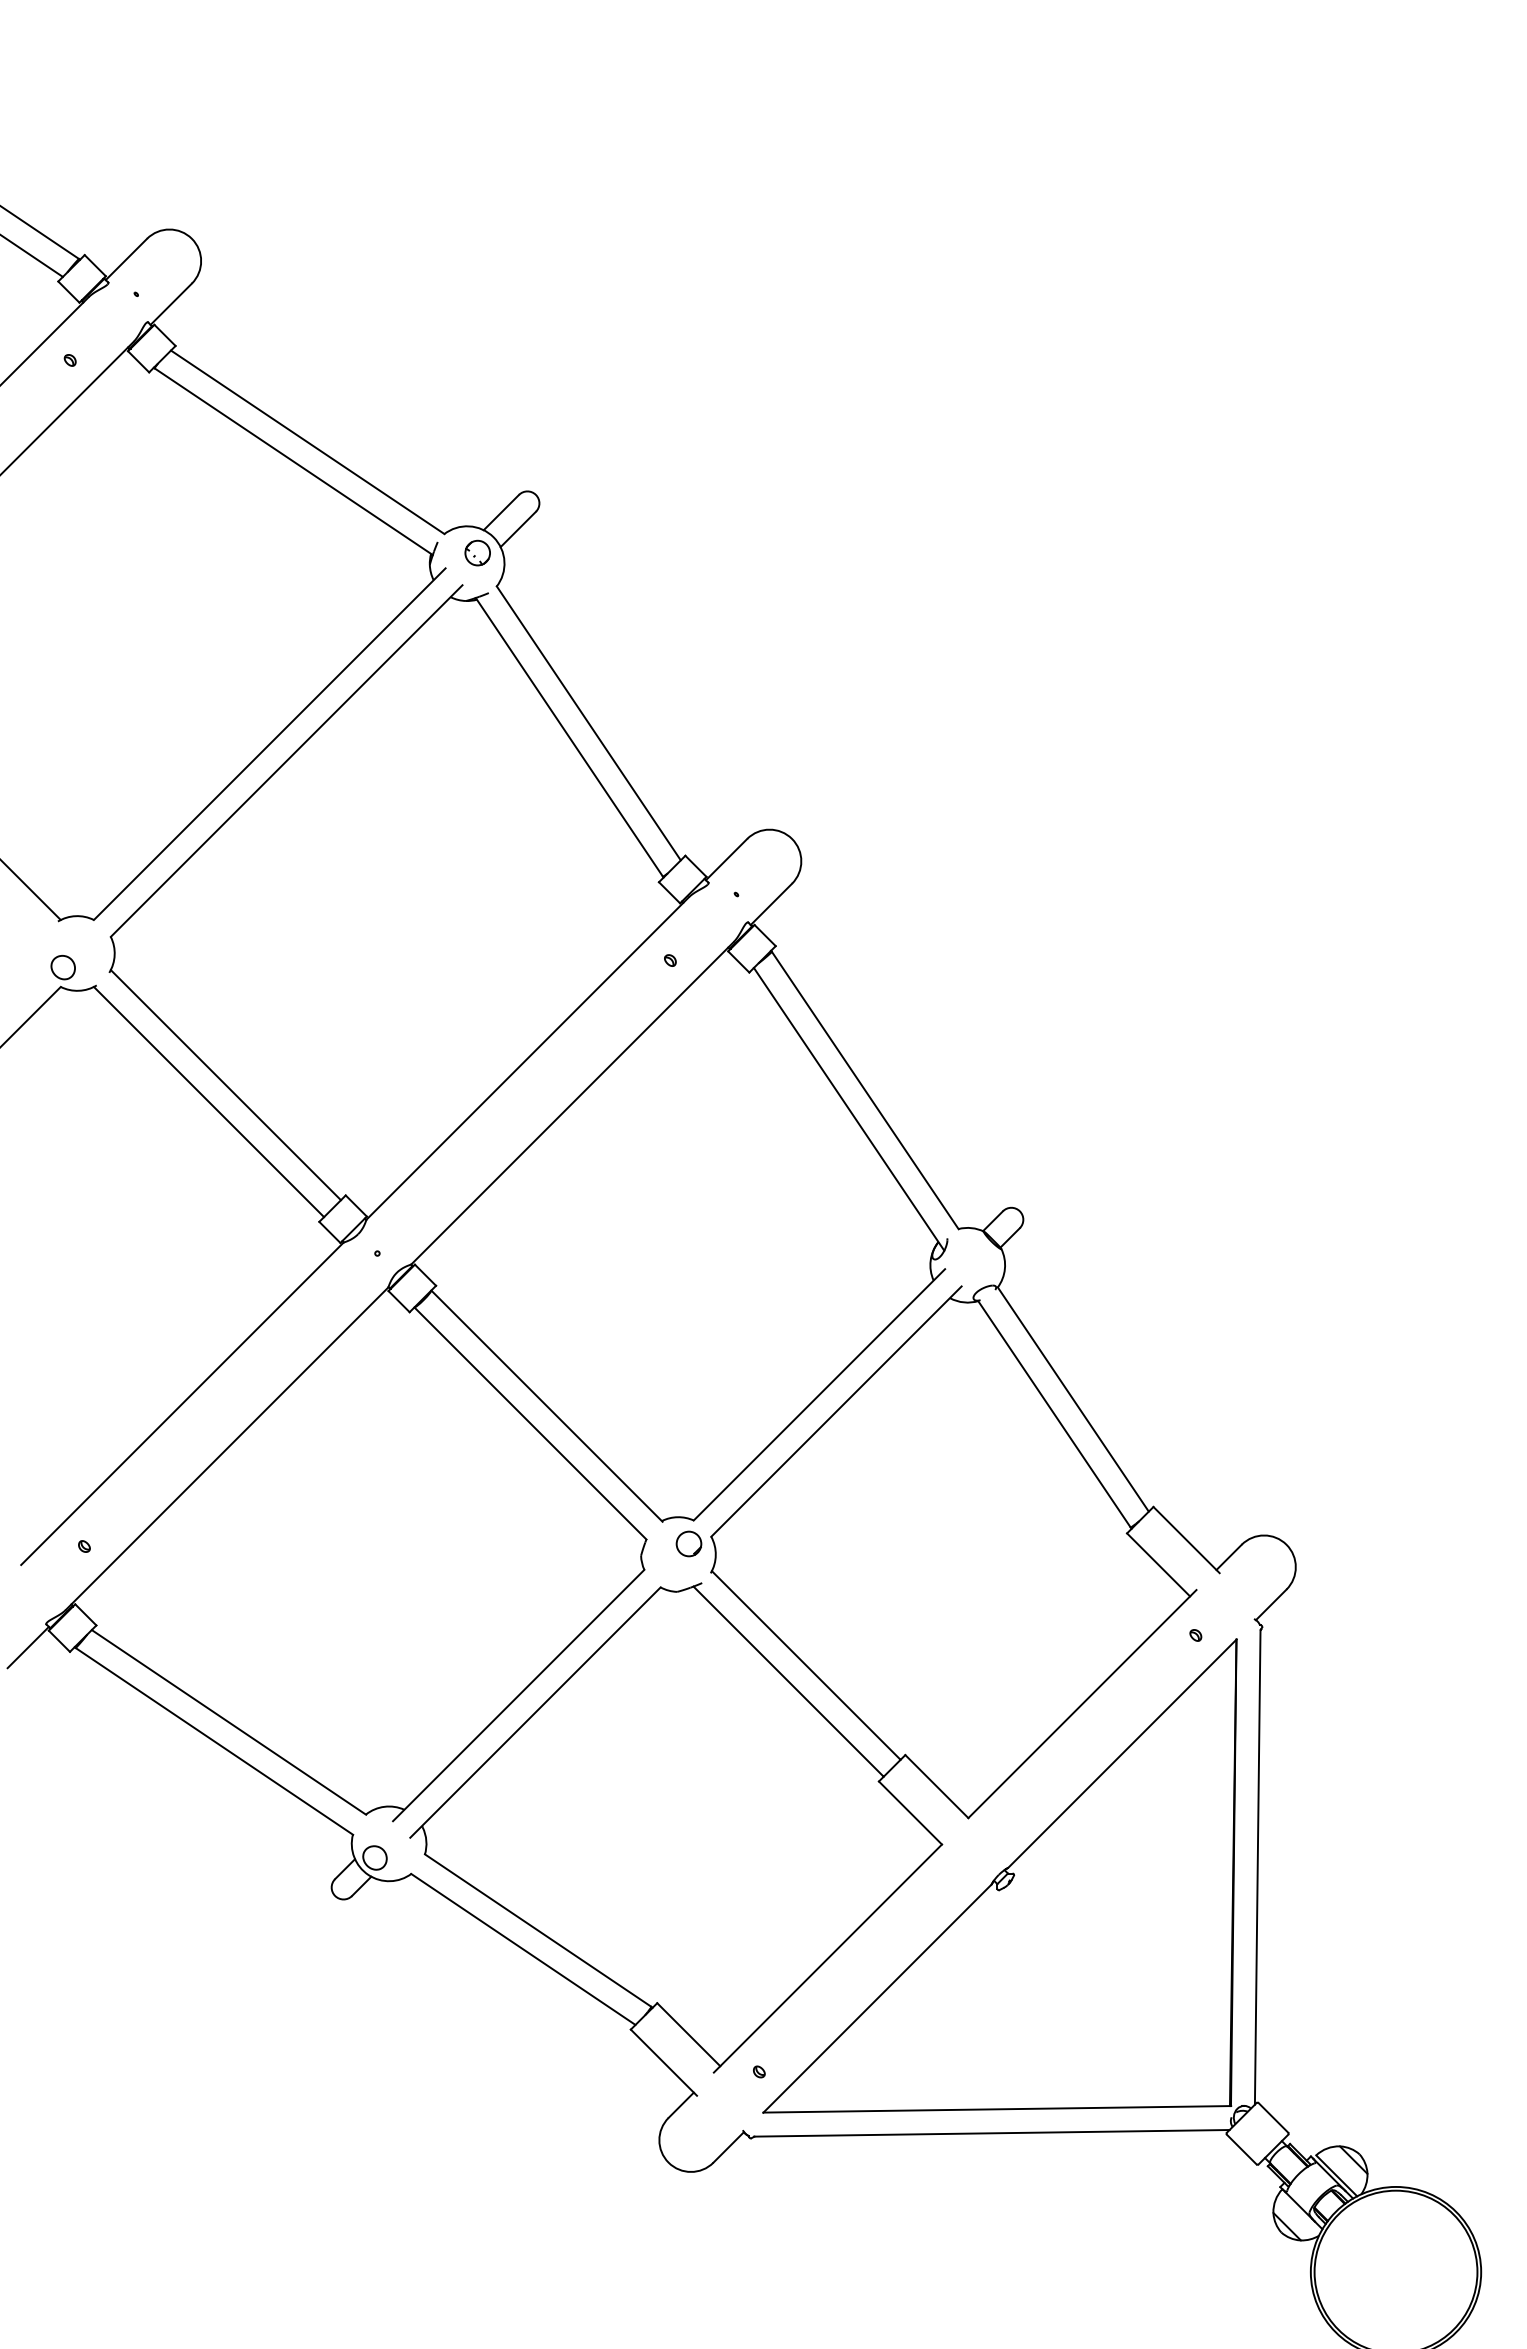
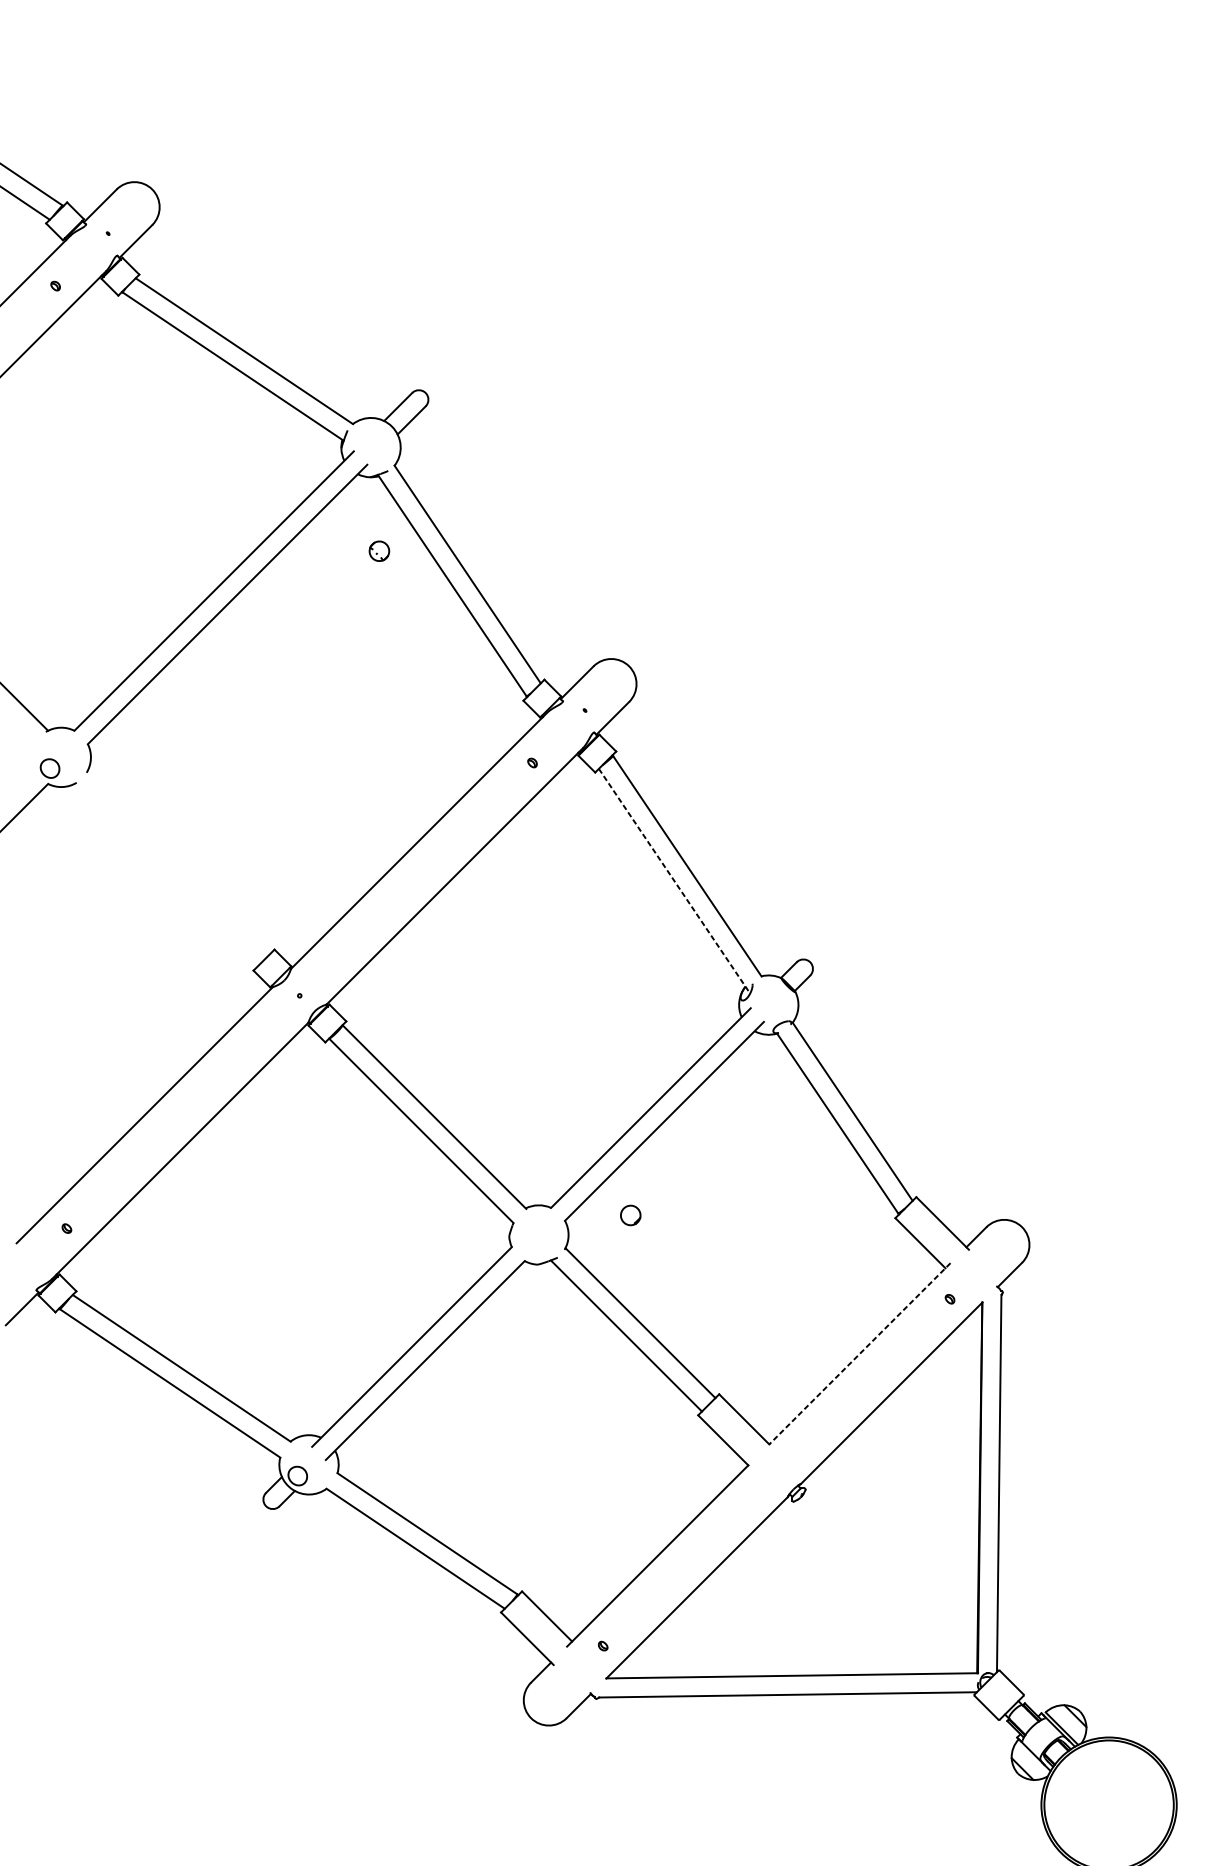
part: (477, 552) -> (379, 550), moved
line: (225, 1085) -> (179, 862), removed
line: (208, 1101) -> (165, 874), removed
line: (849, 1109) -> (674, 881), solid -> dashed
part: (688, 1543) -> (630, 1215), moved
line: (1082, 1704) -> (859, 1354), solid -> dashed

